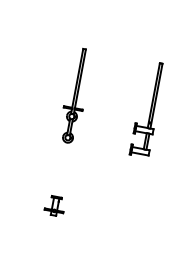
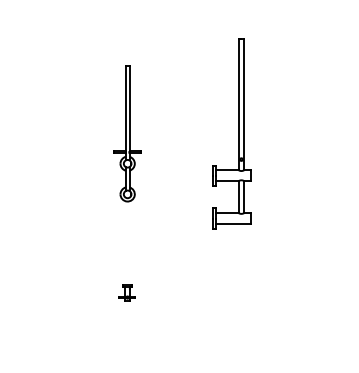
part: (147, 109) -> (231, 133), size x1.4
part: (55, 206) -> (127, 293), size x0.6

